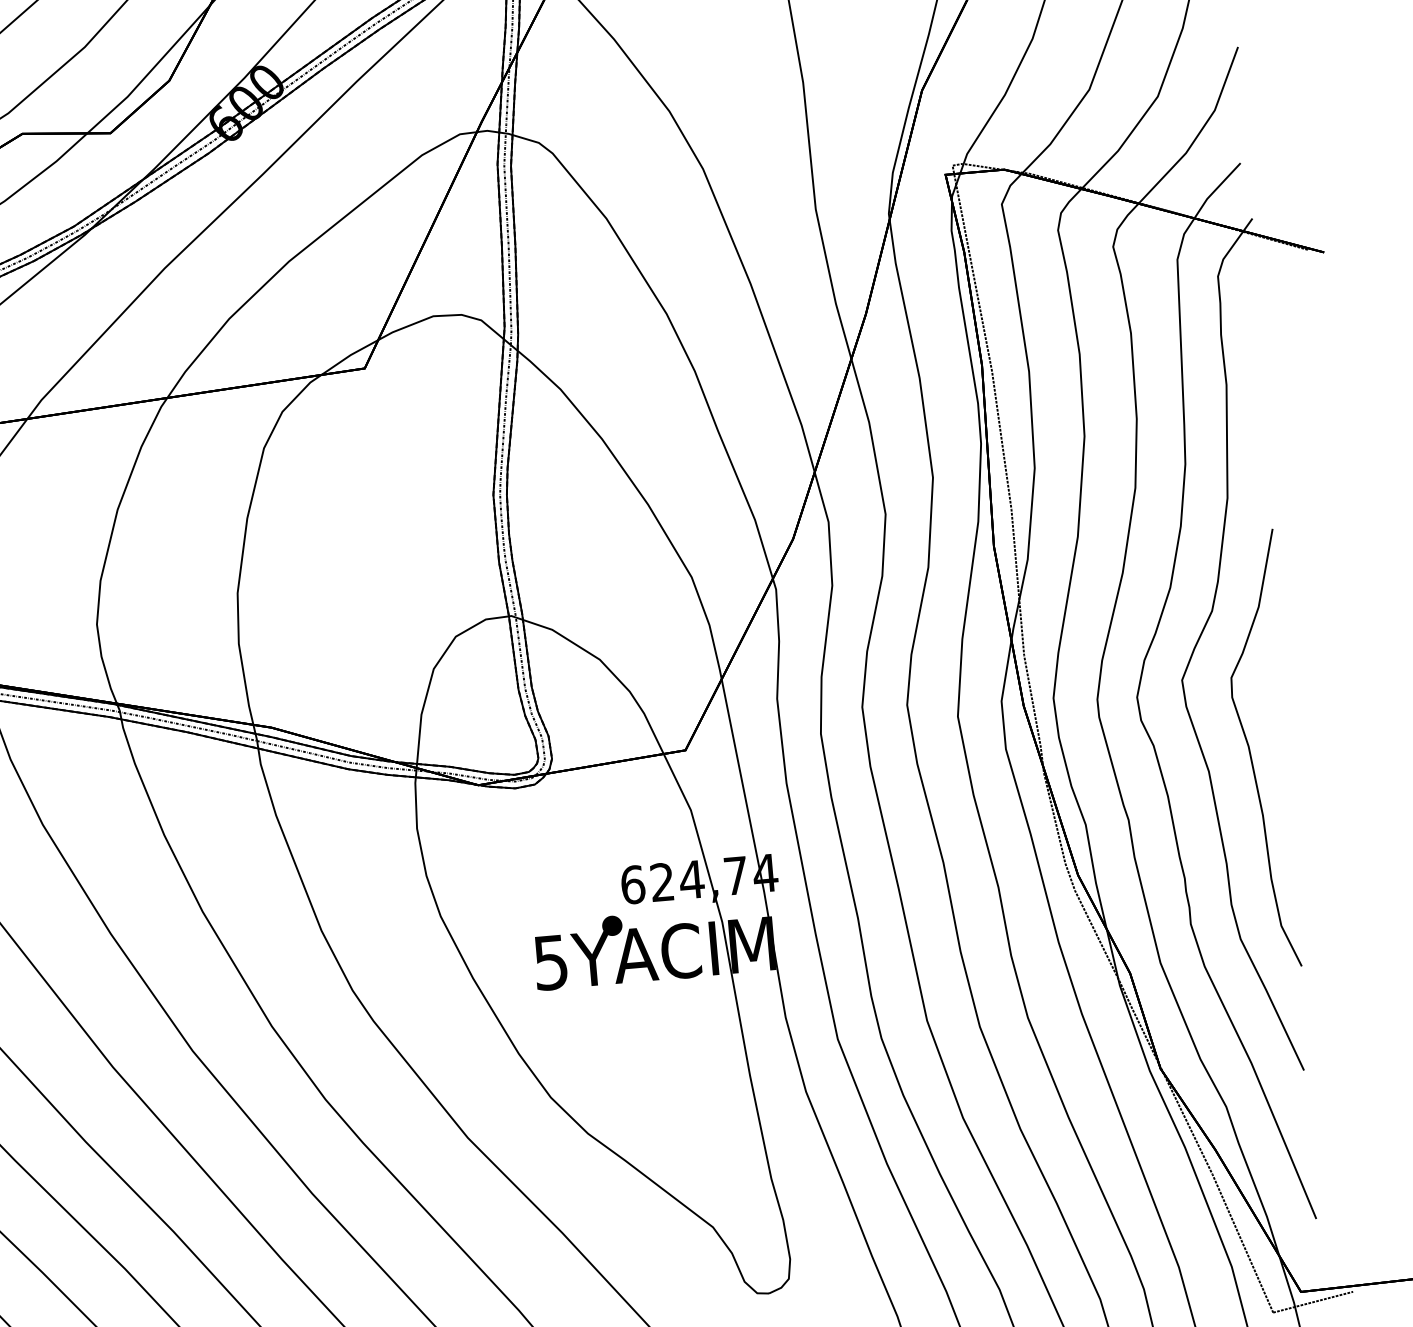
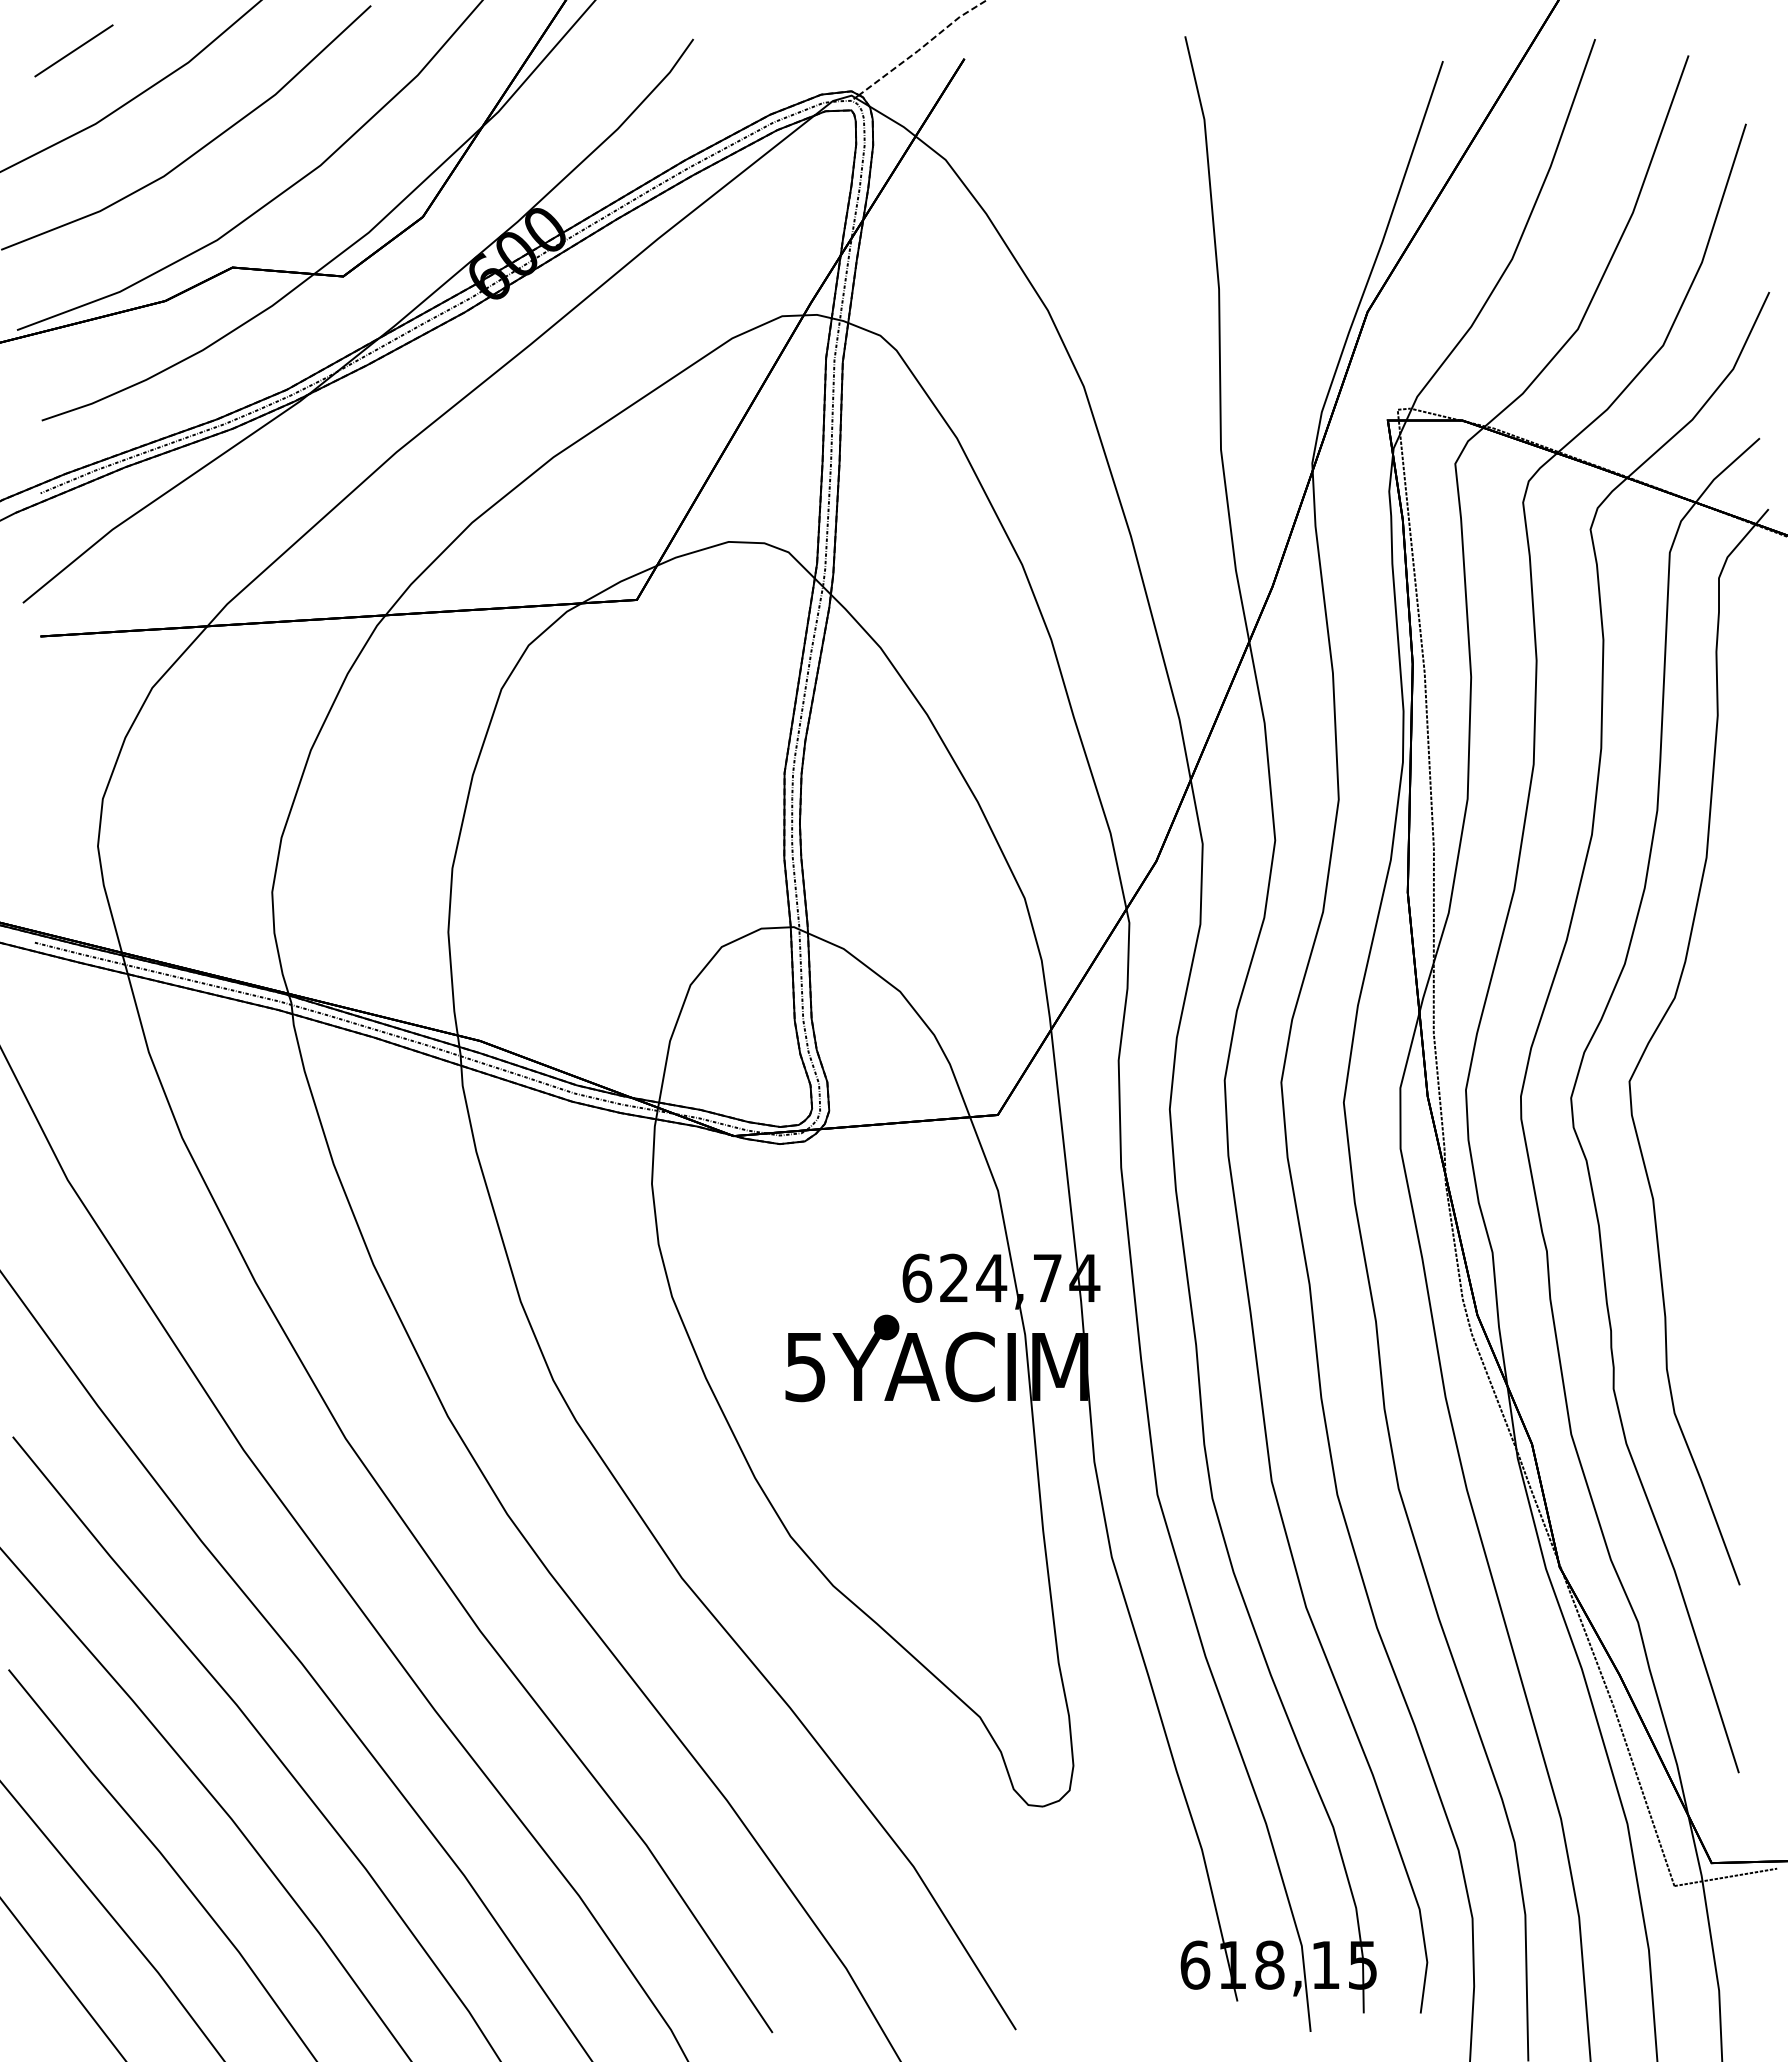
part: (1250, 750) -> (1707, 1177), removed

